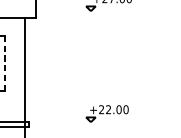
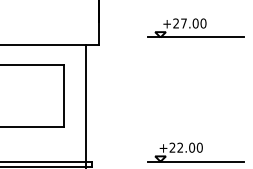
line: (122, 11) -> (195, 37), added
line: (5, 63) -> (64, 96), dashed -> solid
line: (122, 122) -> (195, 161), added

